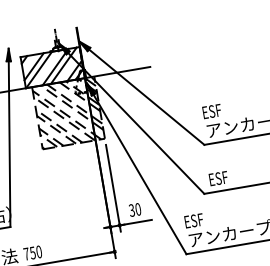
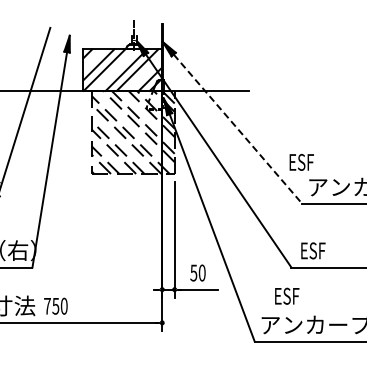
line: (147, 97) -> (238, 129), solid -> dashed
text: (211, 111) -> (301, 162), moved
text: (131, 210) -> (193, 272), 30 -> 50
text: (194, 220) -> (287, 295), moved

